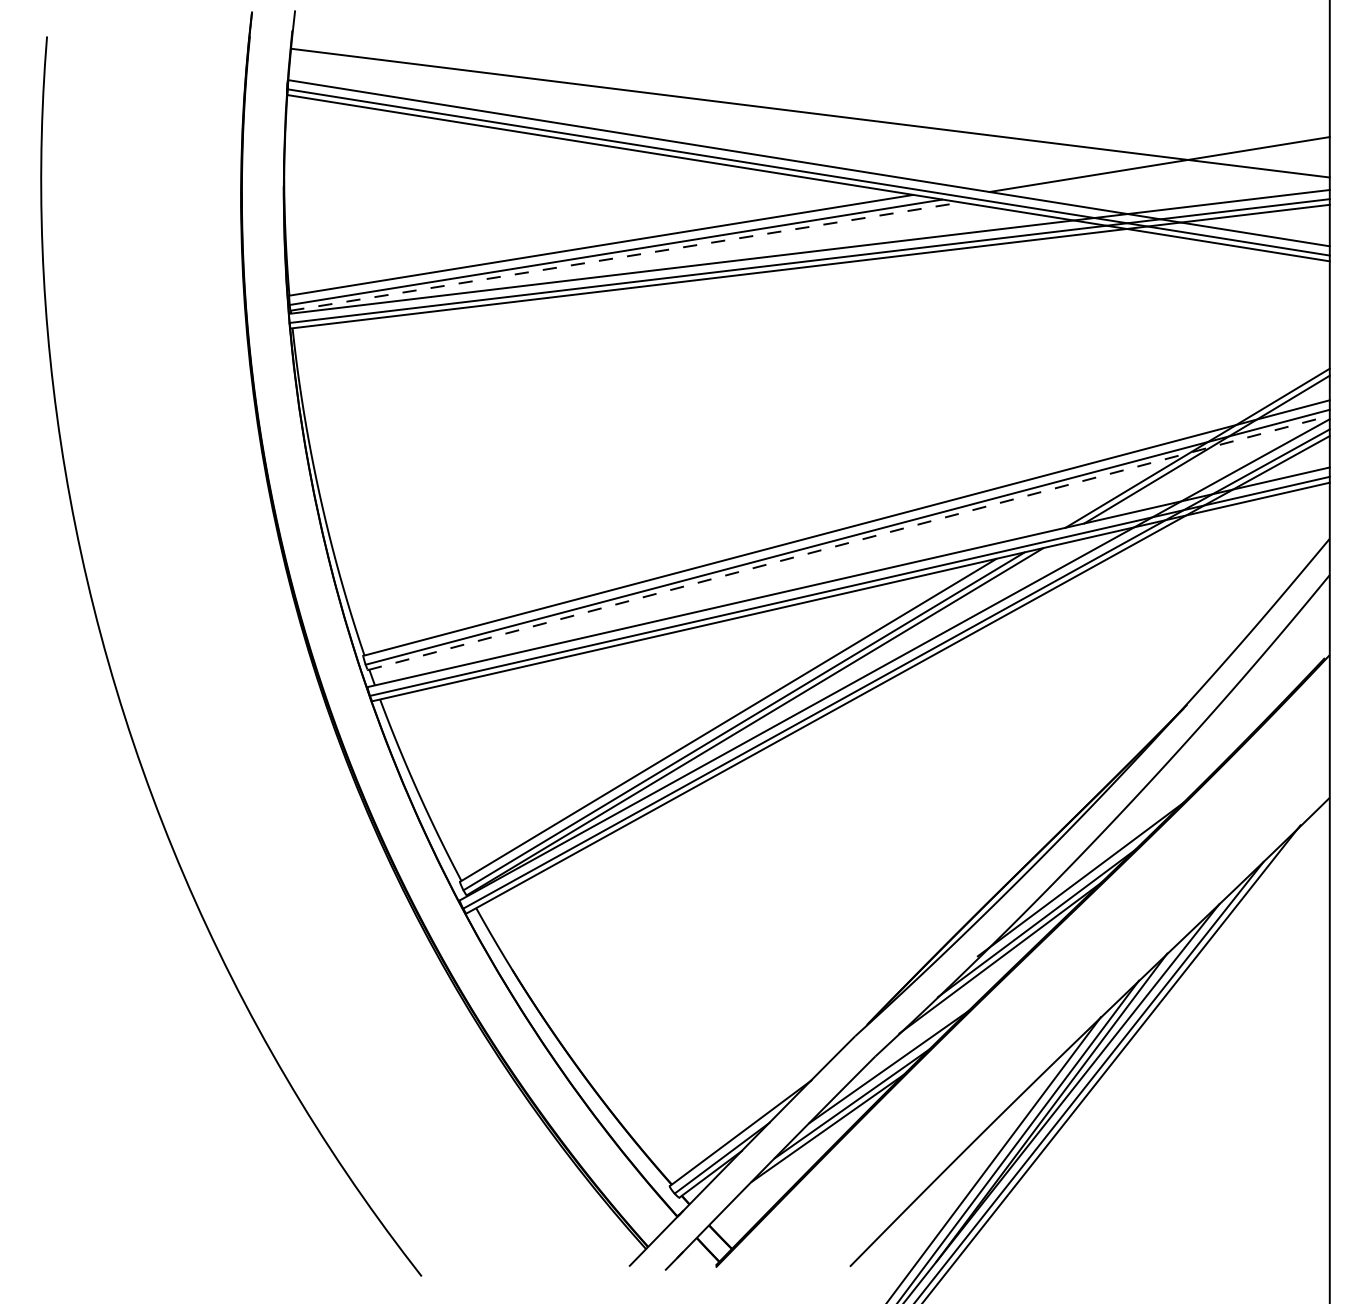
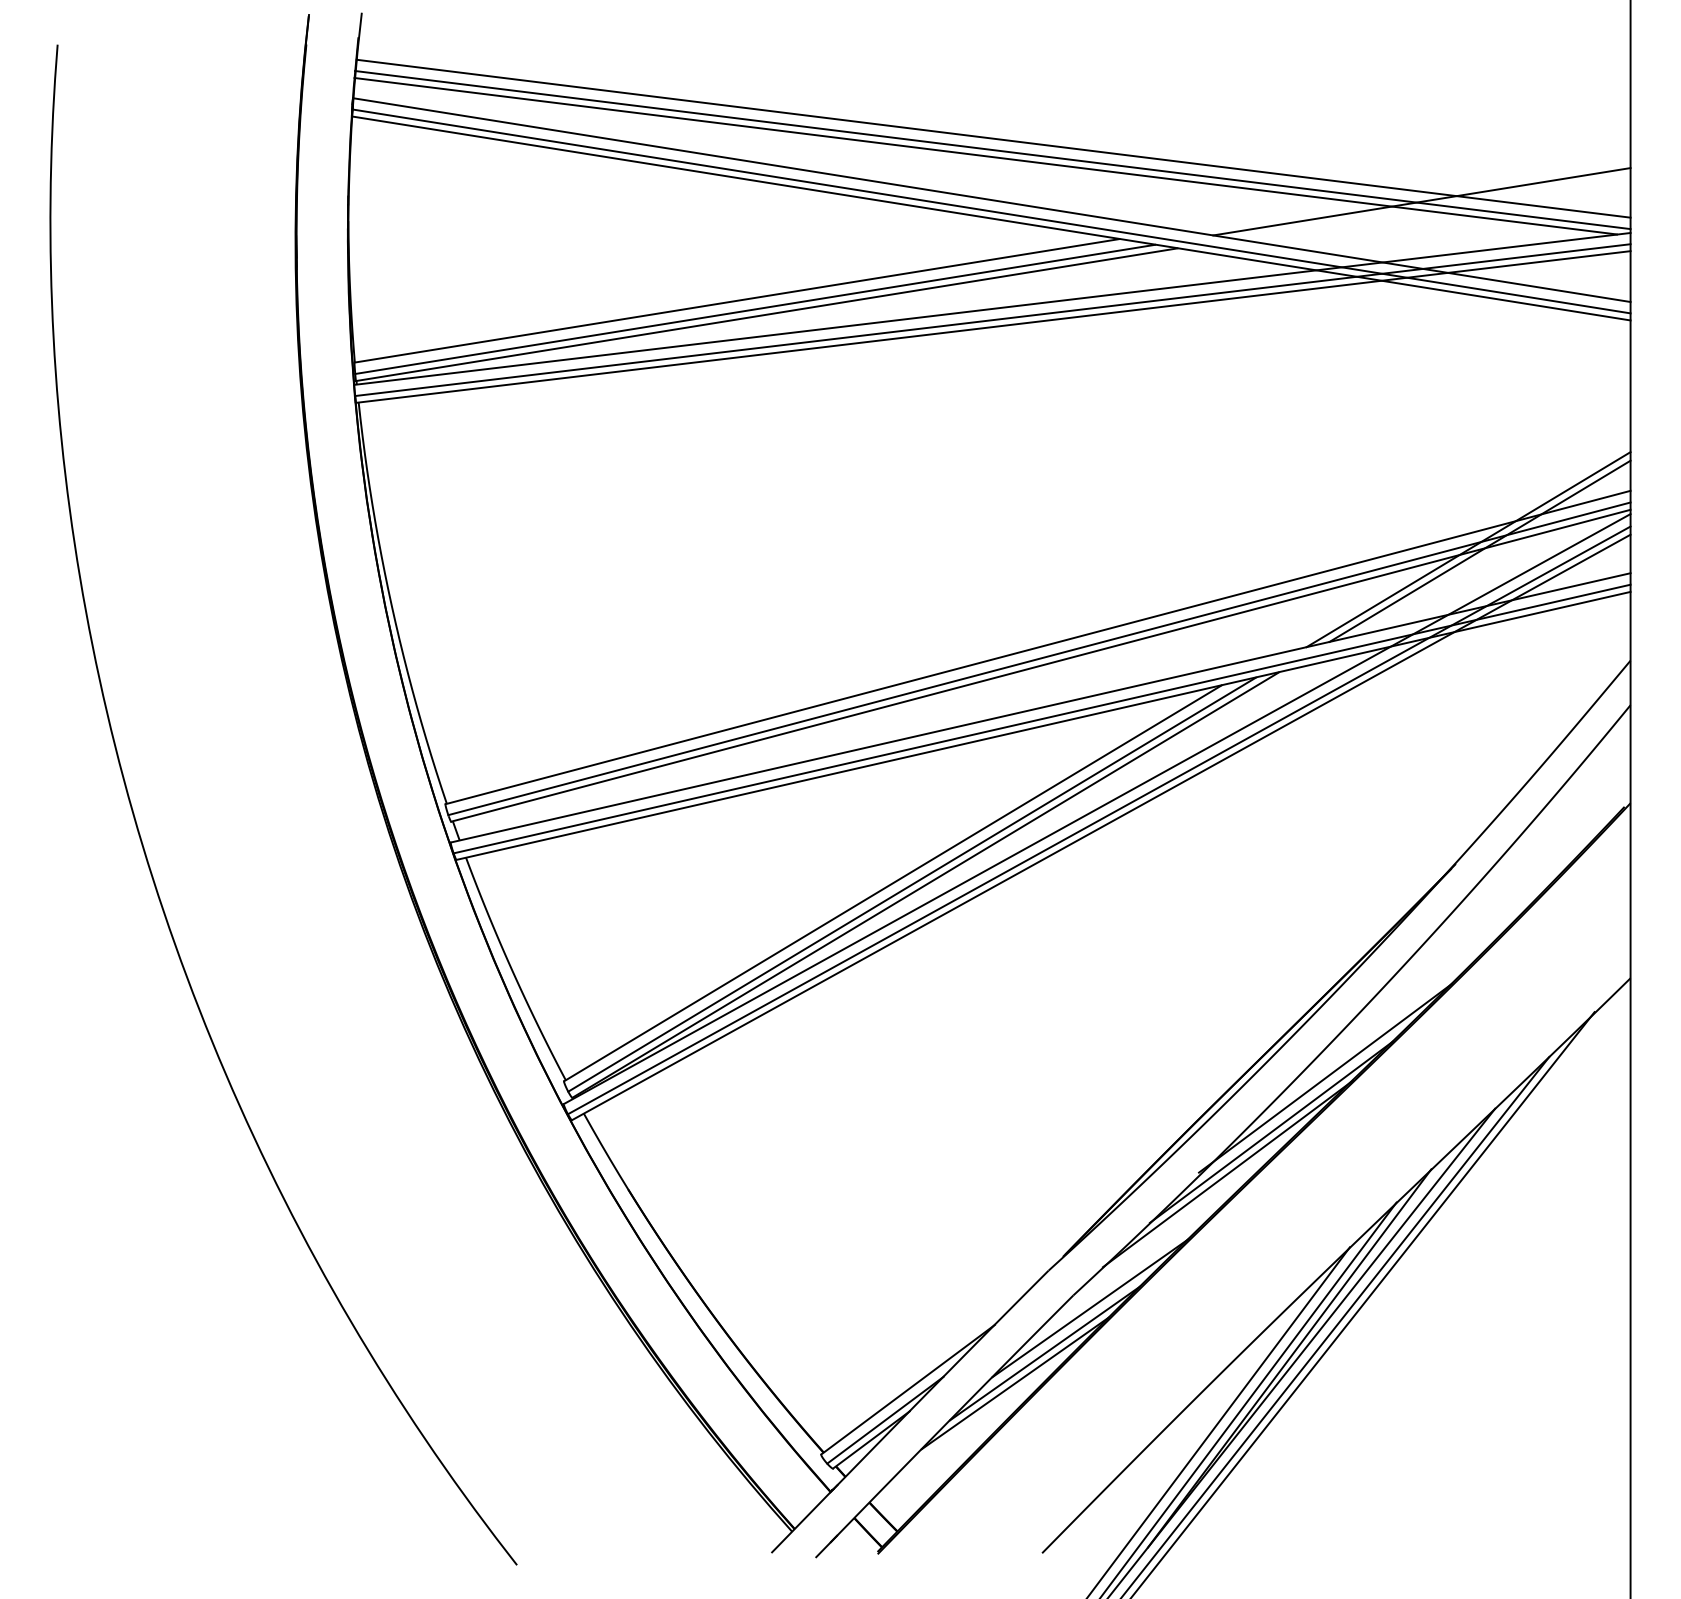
line: (809, 122) -> (992, 150), added
line: (803, 126) -> (985, 155), added
line: (625, 256) -> (767, 314), dashed -> solid
line: (848, 542) -> (1040, 665), dashed -> solid

